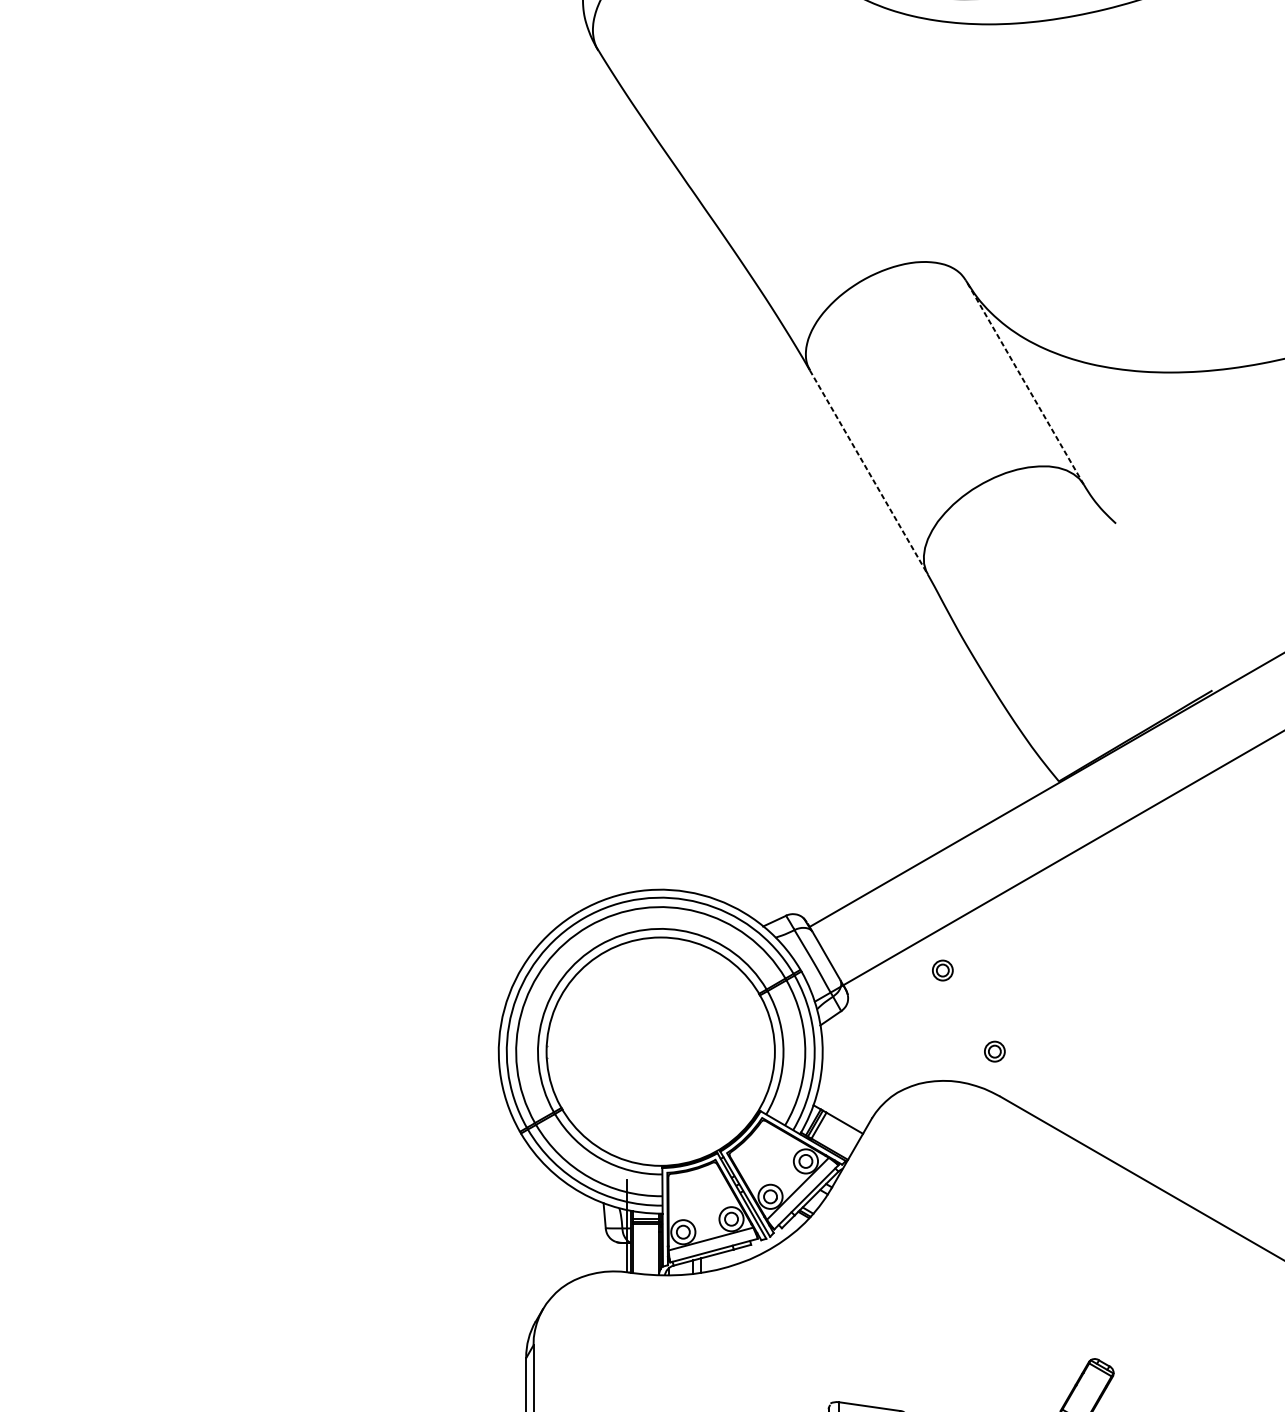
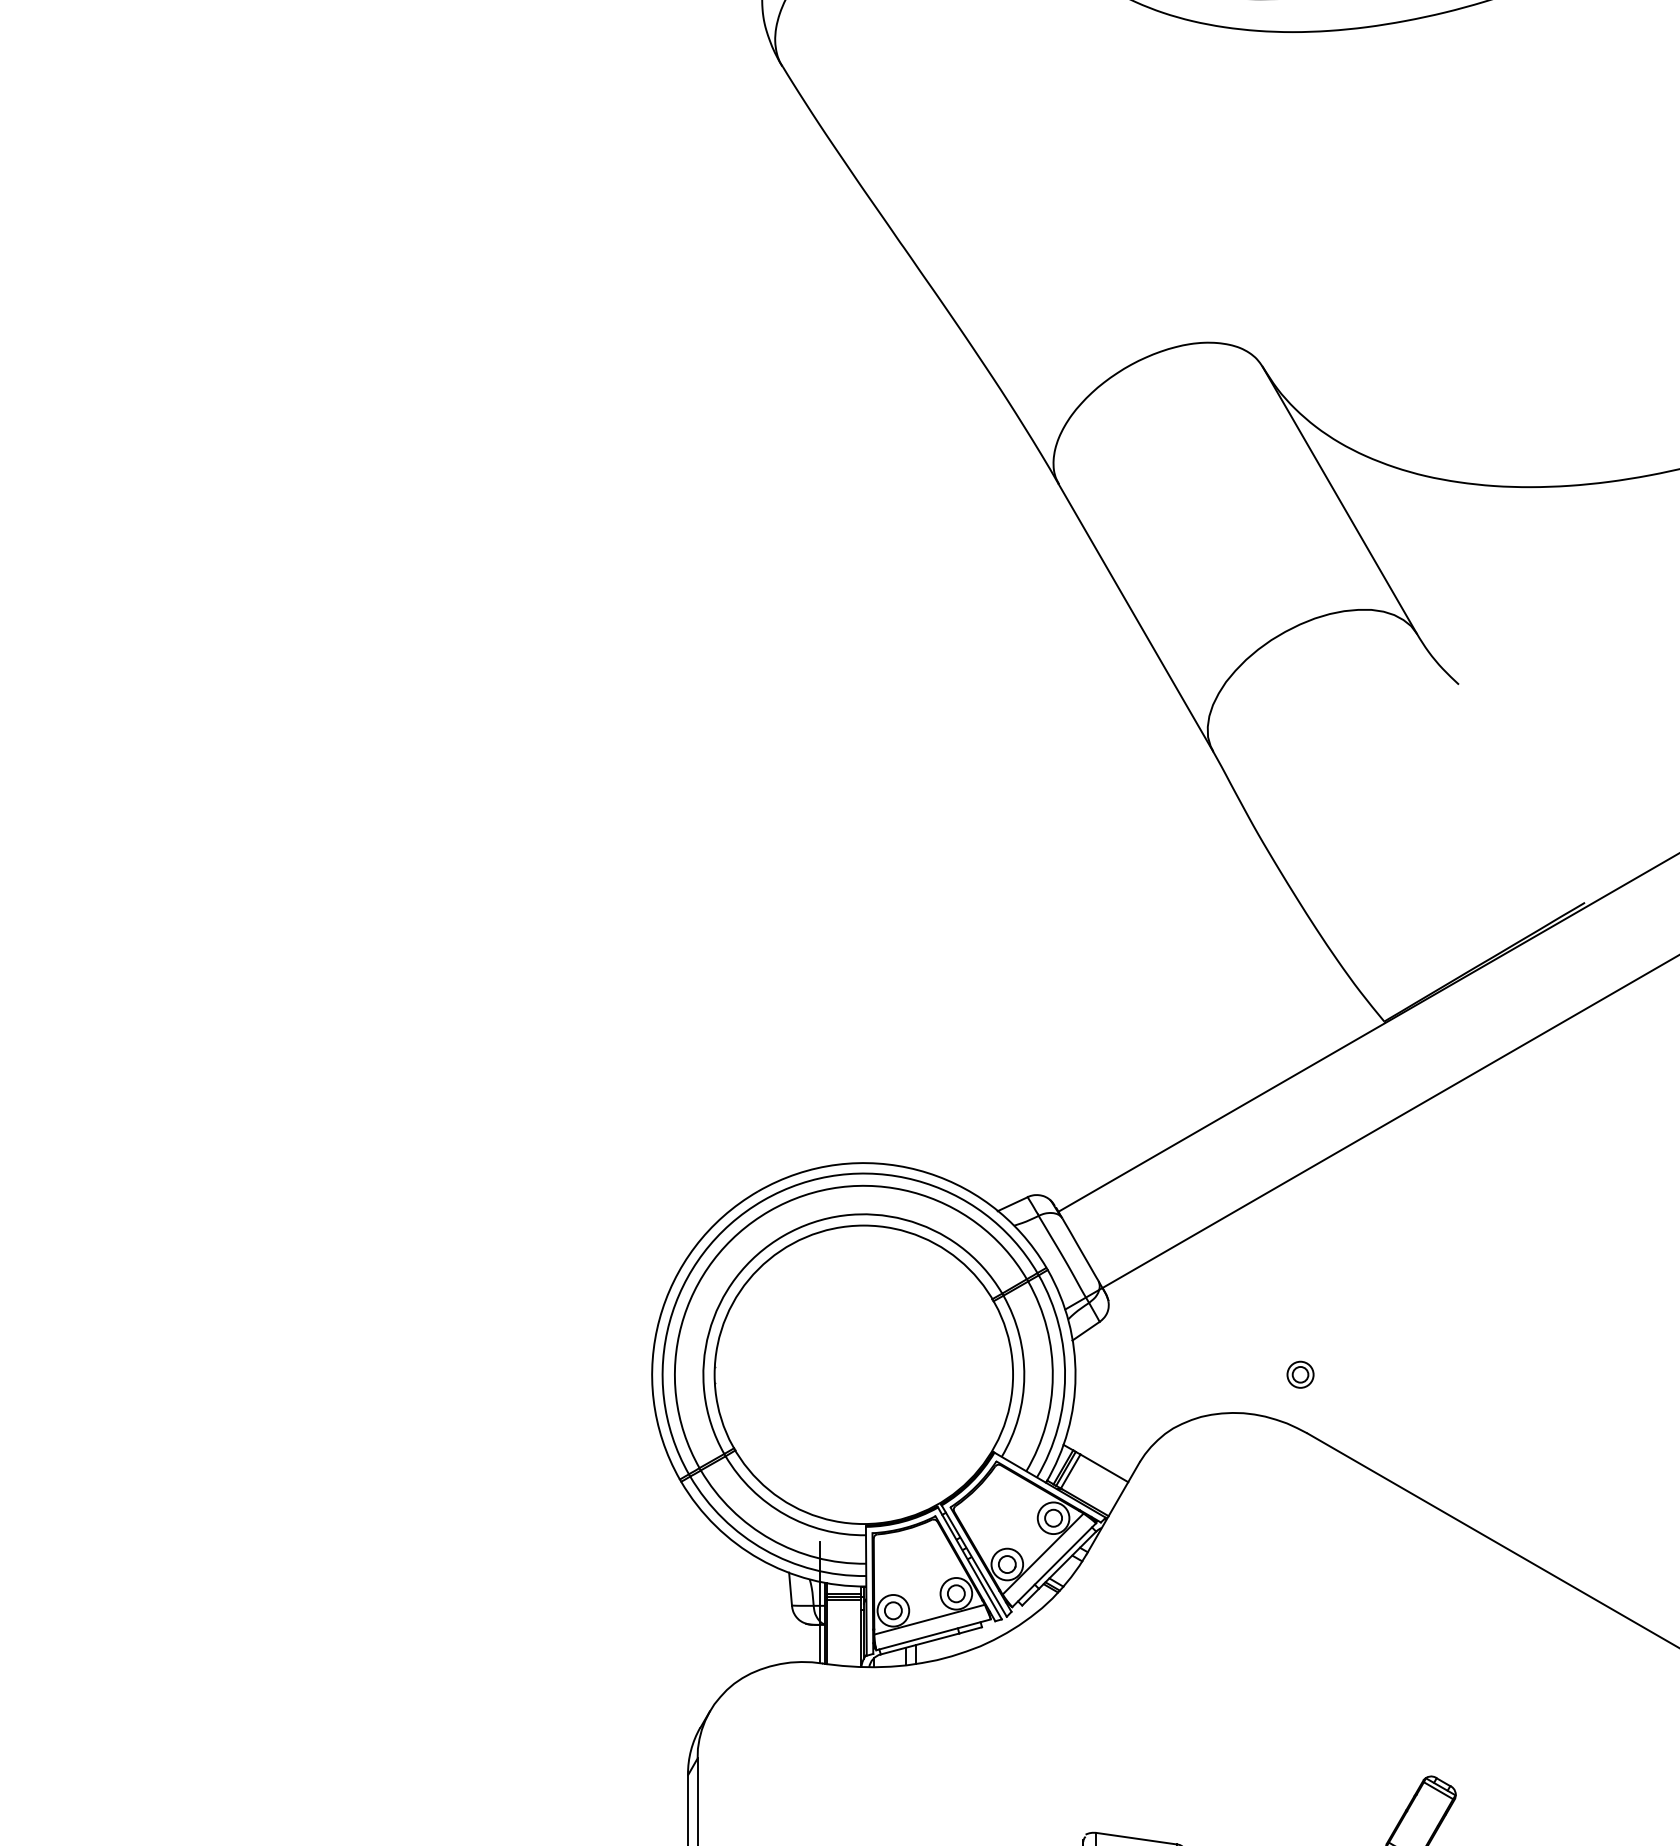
line: (1024, 381) -> (1339, 499), dashed -> solid
line: (869, 473) -> (1136, 618), dashed -> solid
part: (942, 970) -> (1232, 1268), removed

